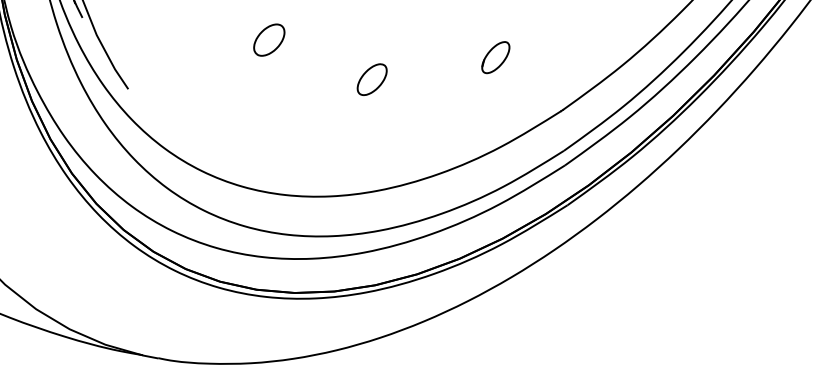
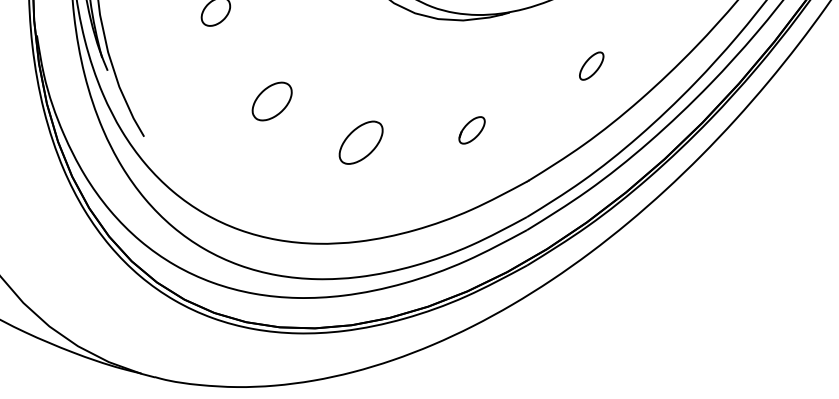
part: (268, 40) -> (271, 101), size x1.4
part: (371, 79) -> (360, 142), size x1.6

